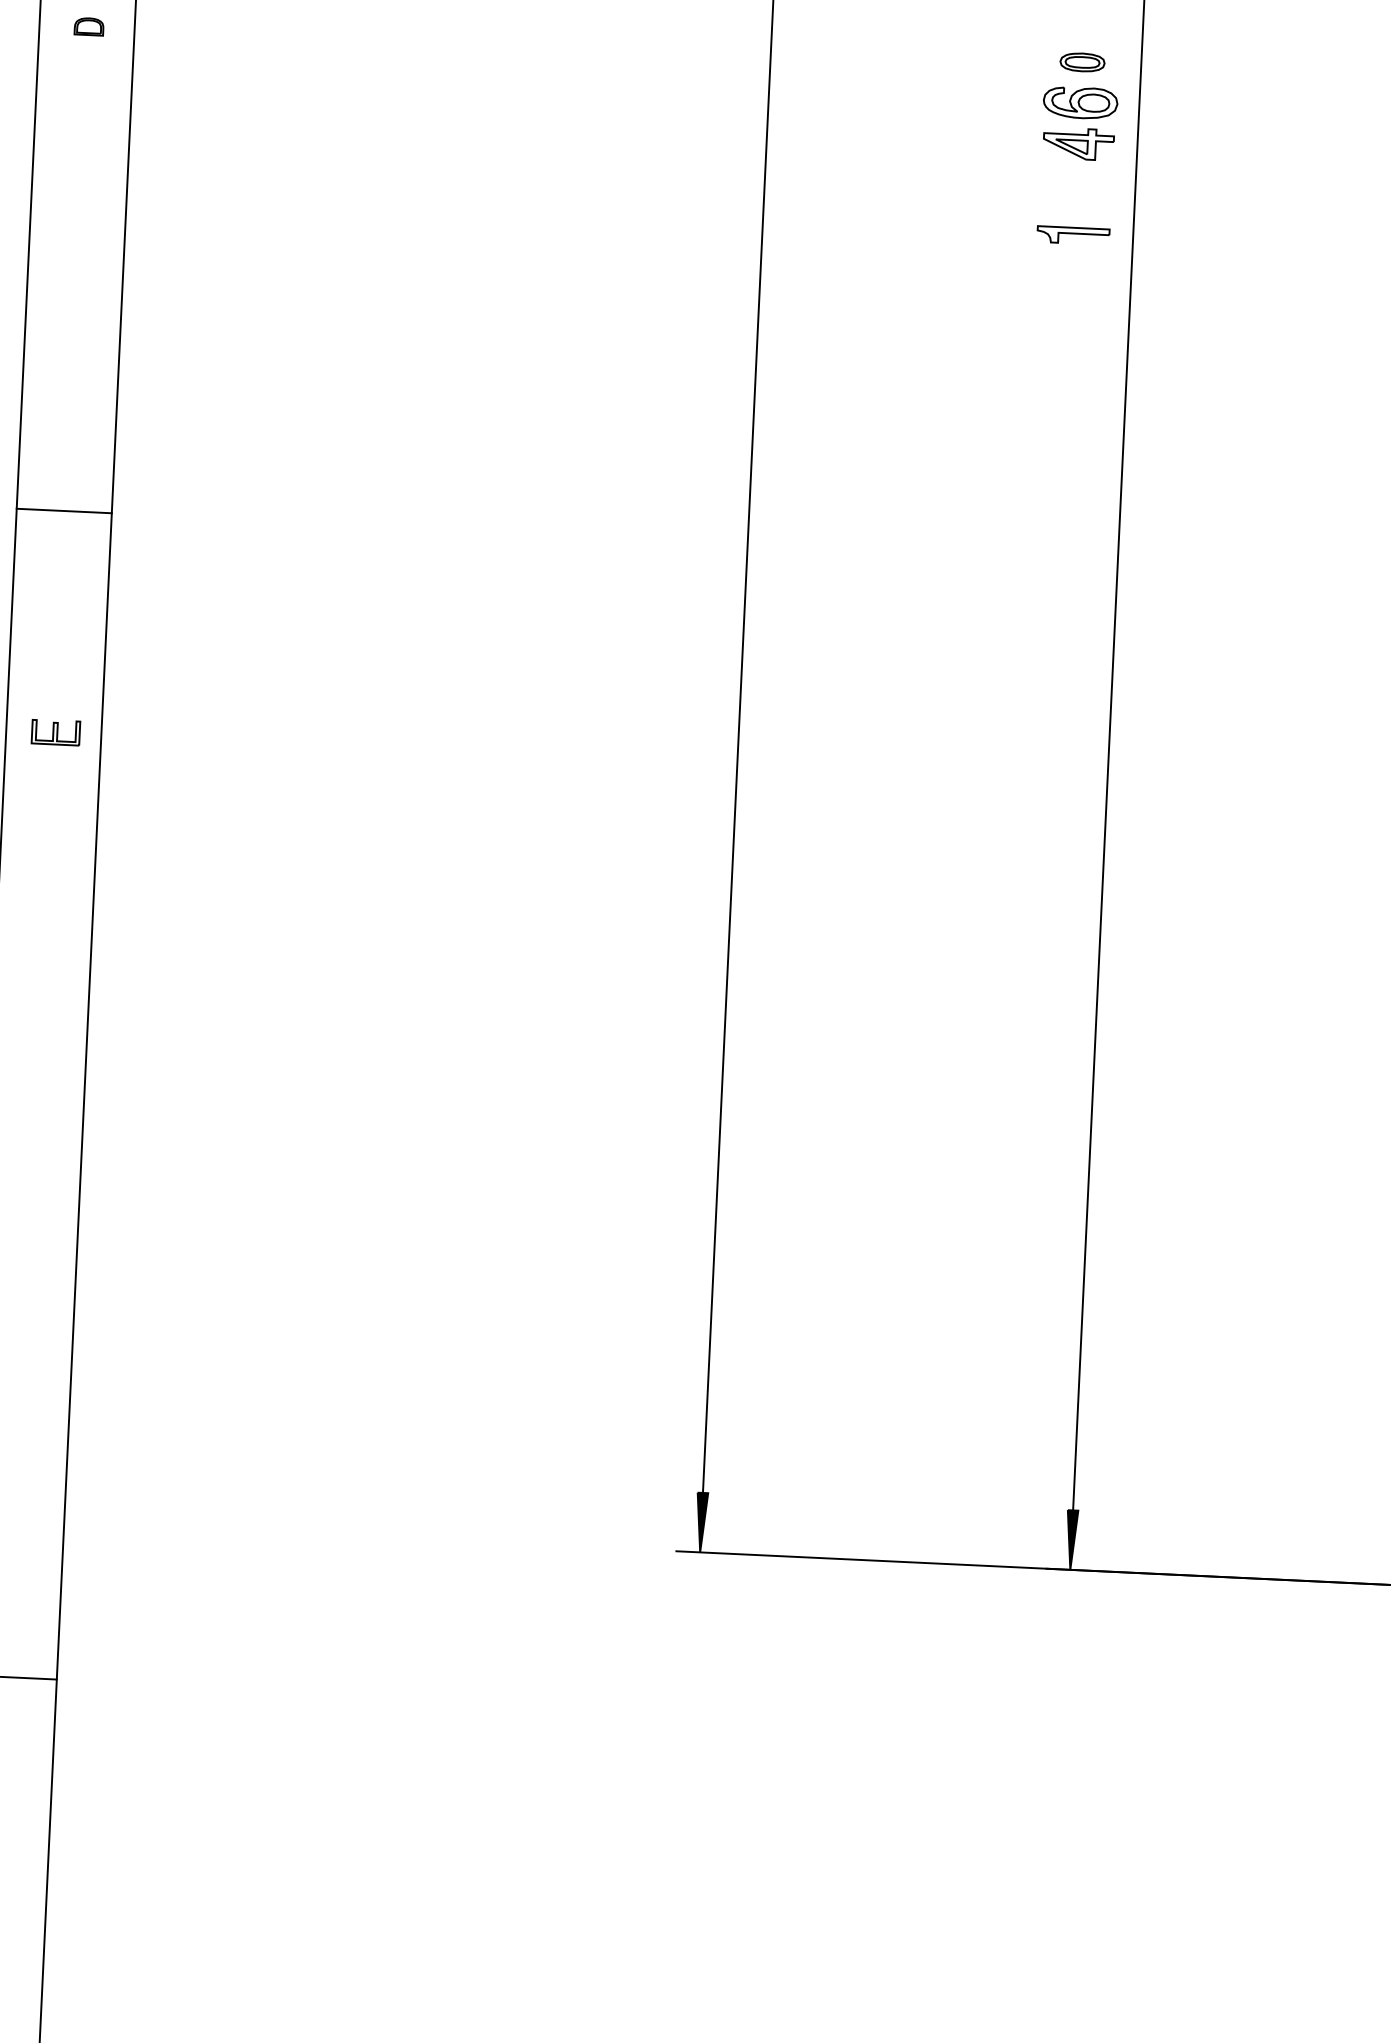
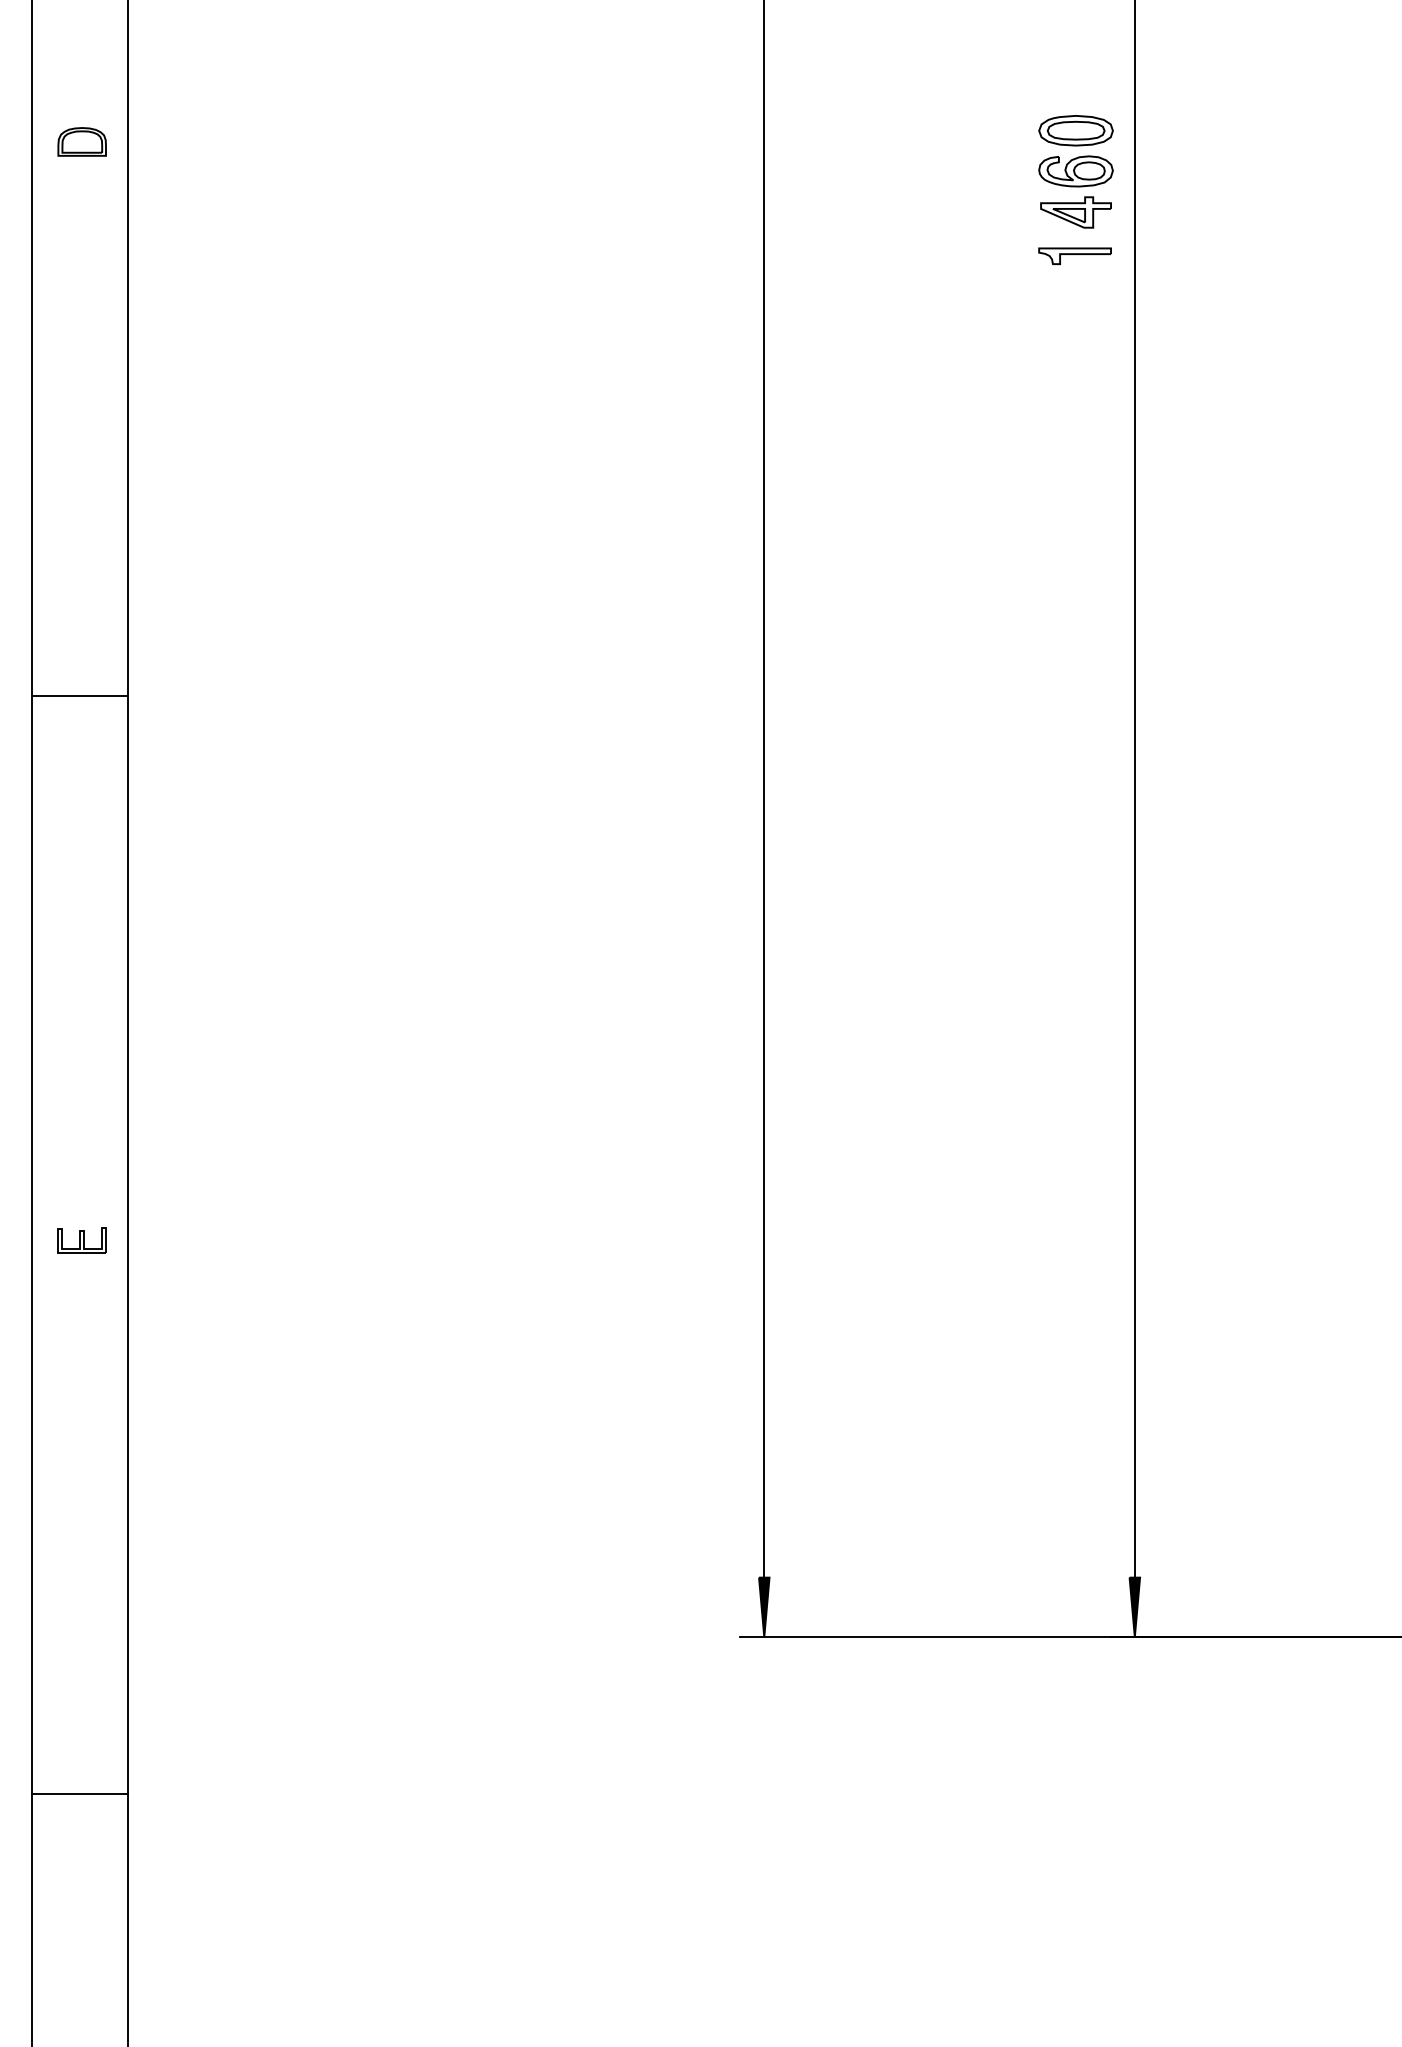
part: (88, 26) -> (81, 141), size x1.67
part: (1082, 62) -> (1075, 130), size x1.67
part: (1072, 234) -> (1074, 255), moved
line: (63, 510) -> (79, 695), moved
part: (55, 732) -> (81, 1240), moved

